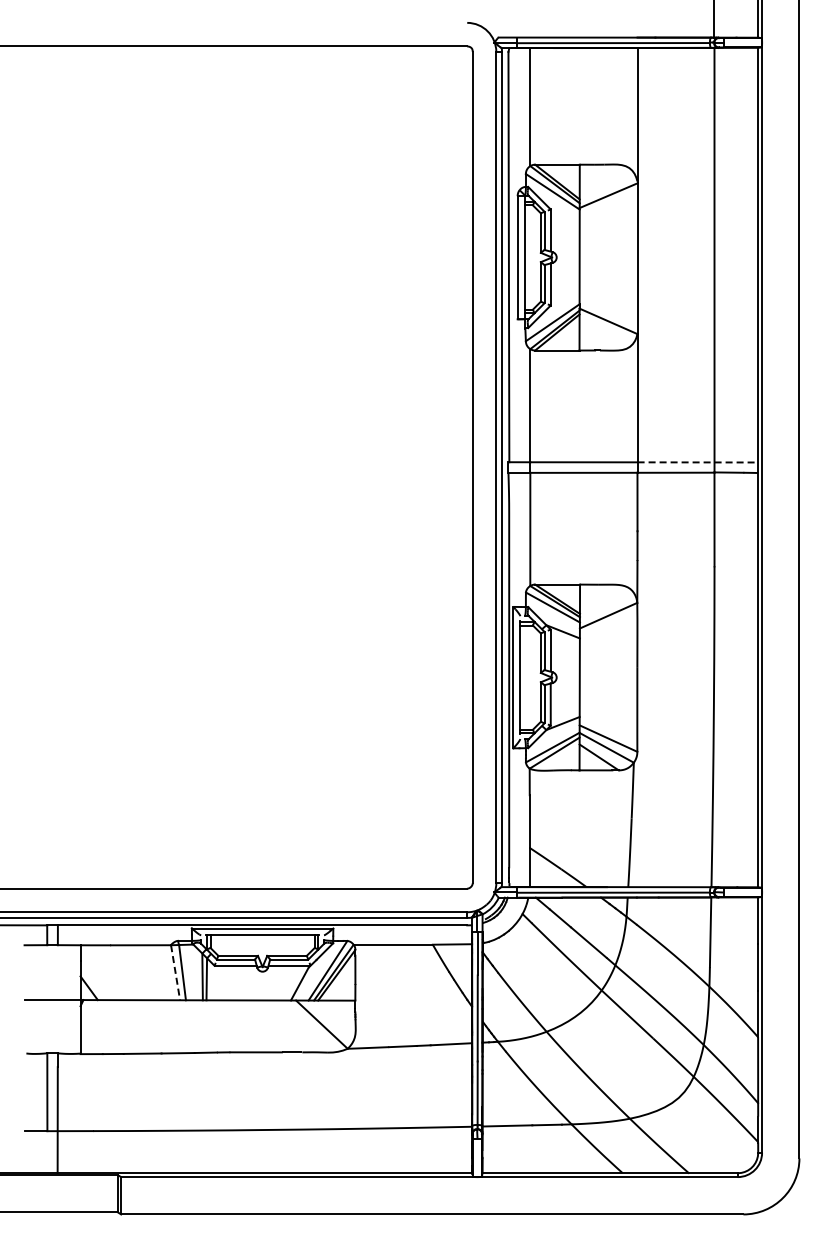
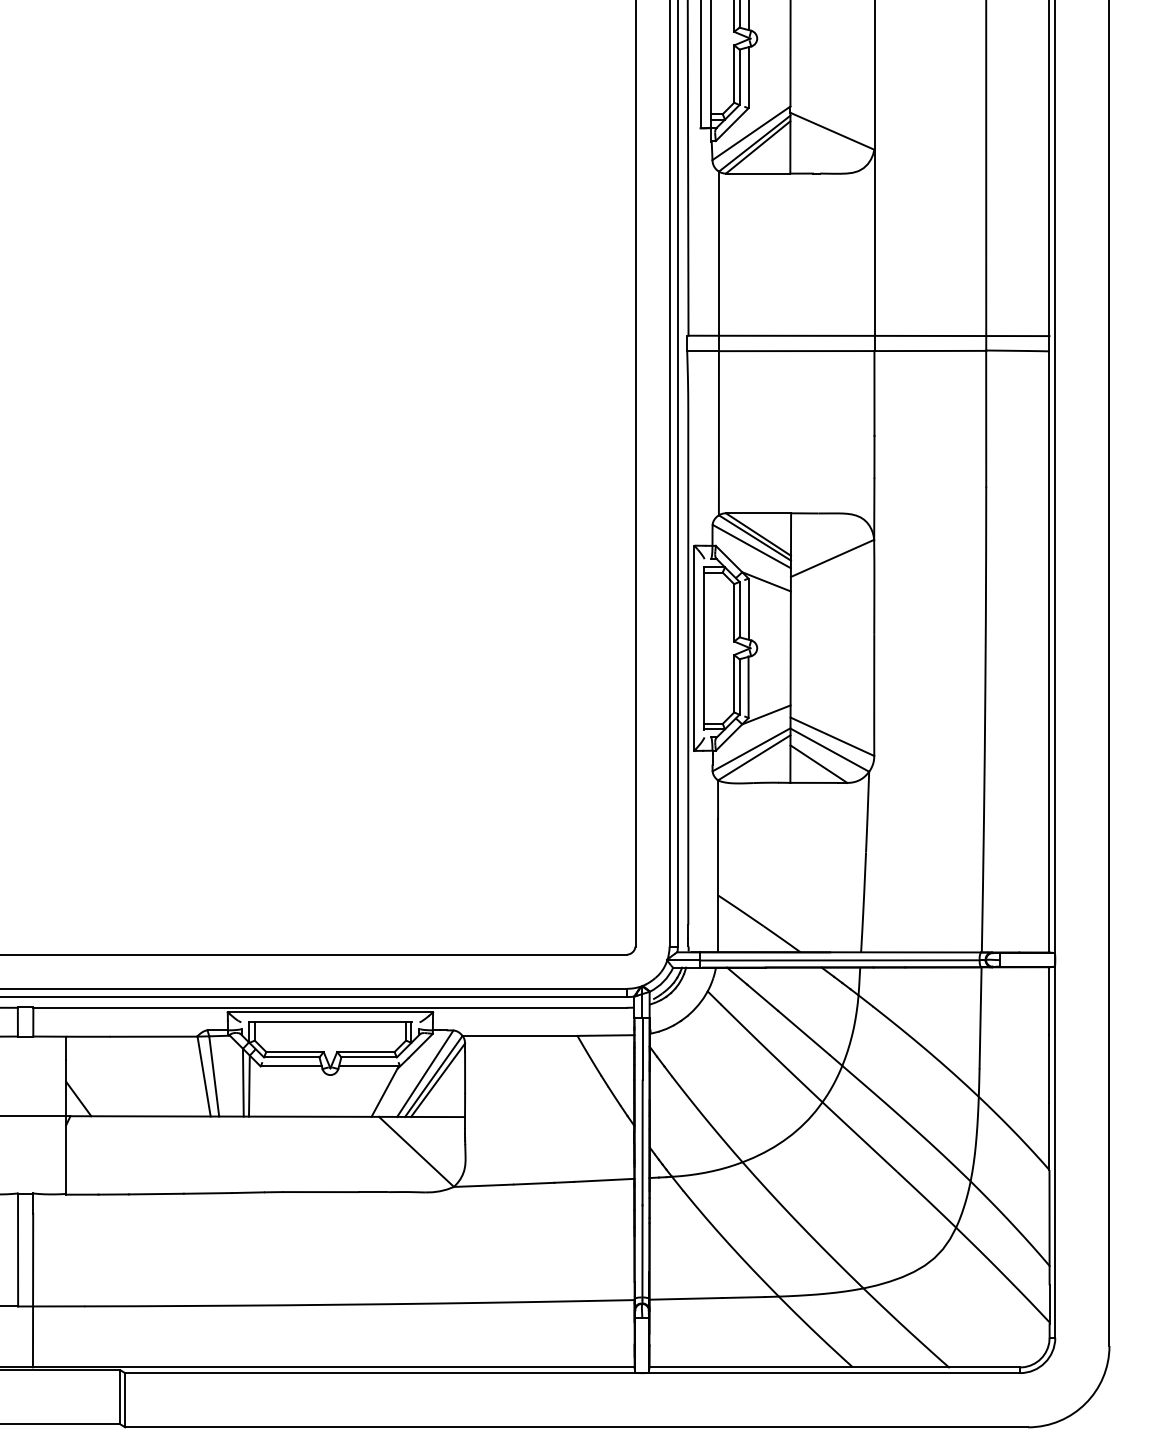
line: (698, 462) -> (962, 336), dashed -> solid
line: (175, 972) -> (204, 1076), dashed -> solid

